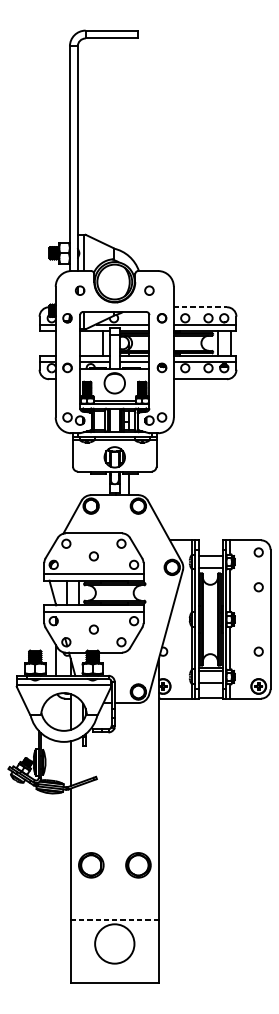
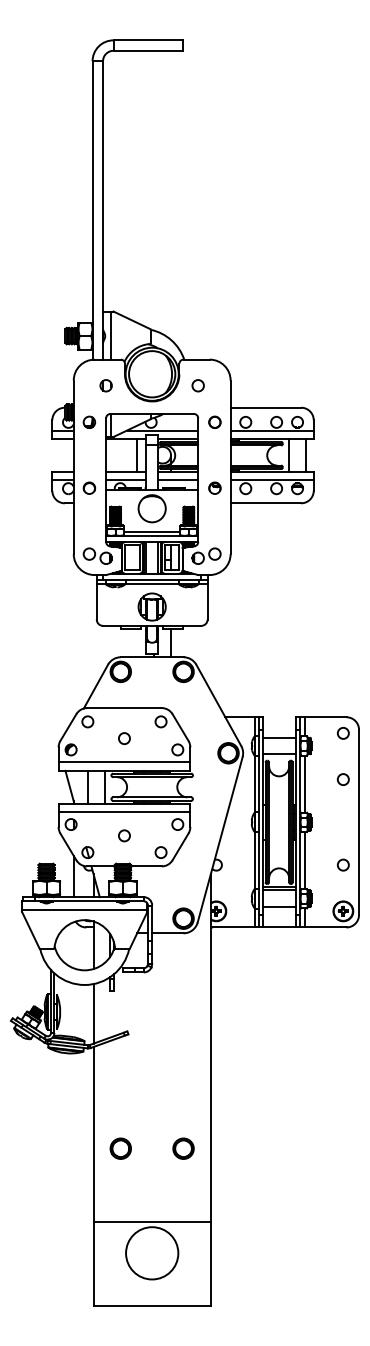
line: (200, 307) -> (266, 407), dashed -> solid
part: (90, 865) -> (120, 1148), size x0.62
part: (138, 865) -> (183, 1148), size x0.62
line: (115, 920) -> (152, 1221), dashed -> solid

